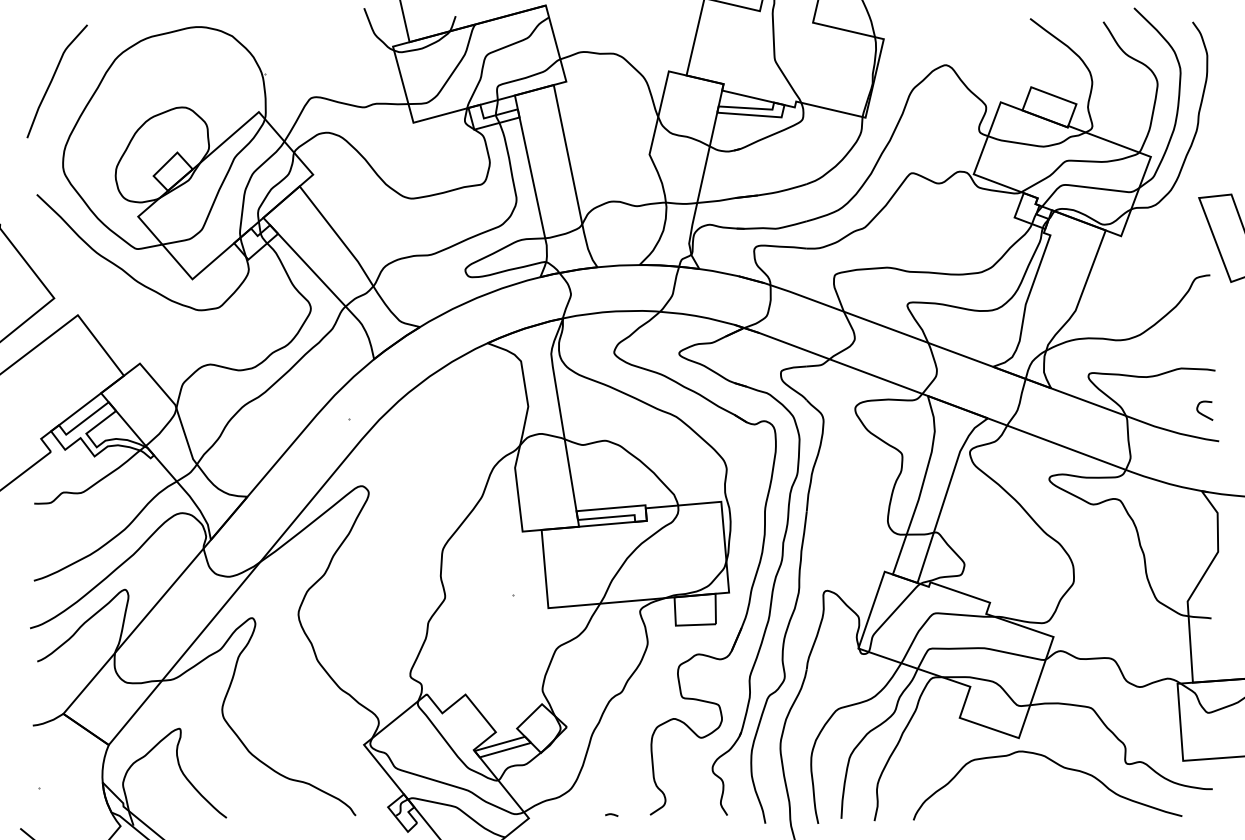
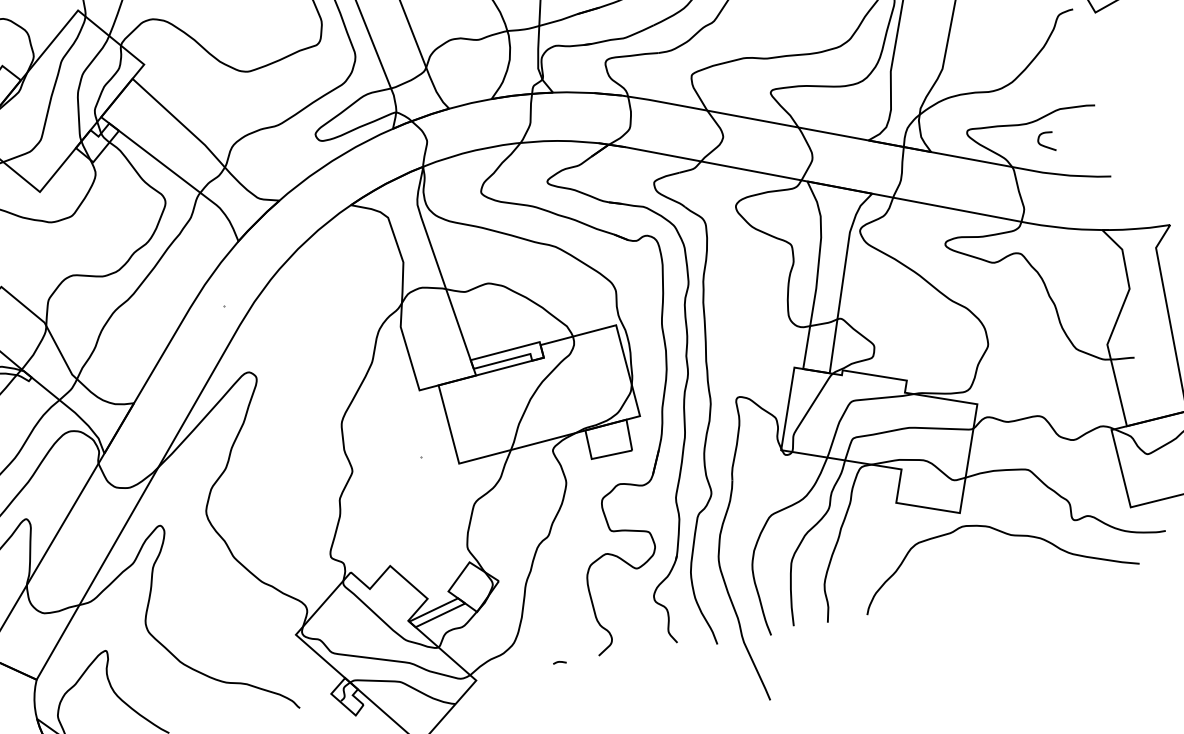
curve: (1201, 412) -> (1043, 144), moved

